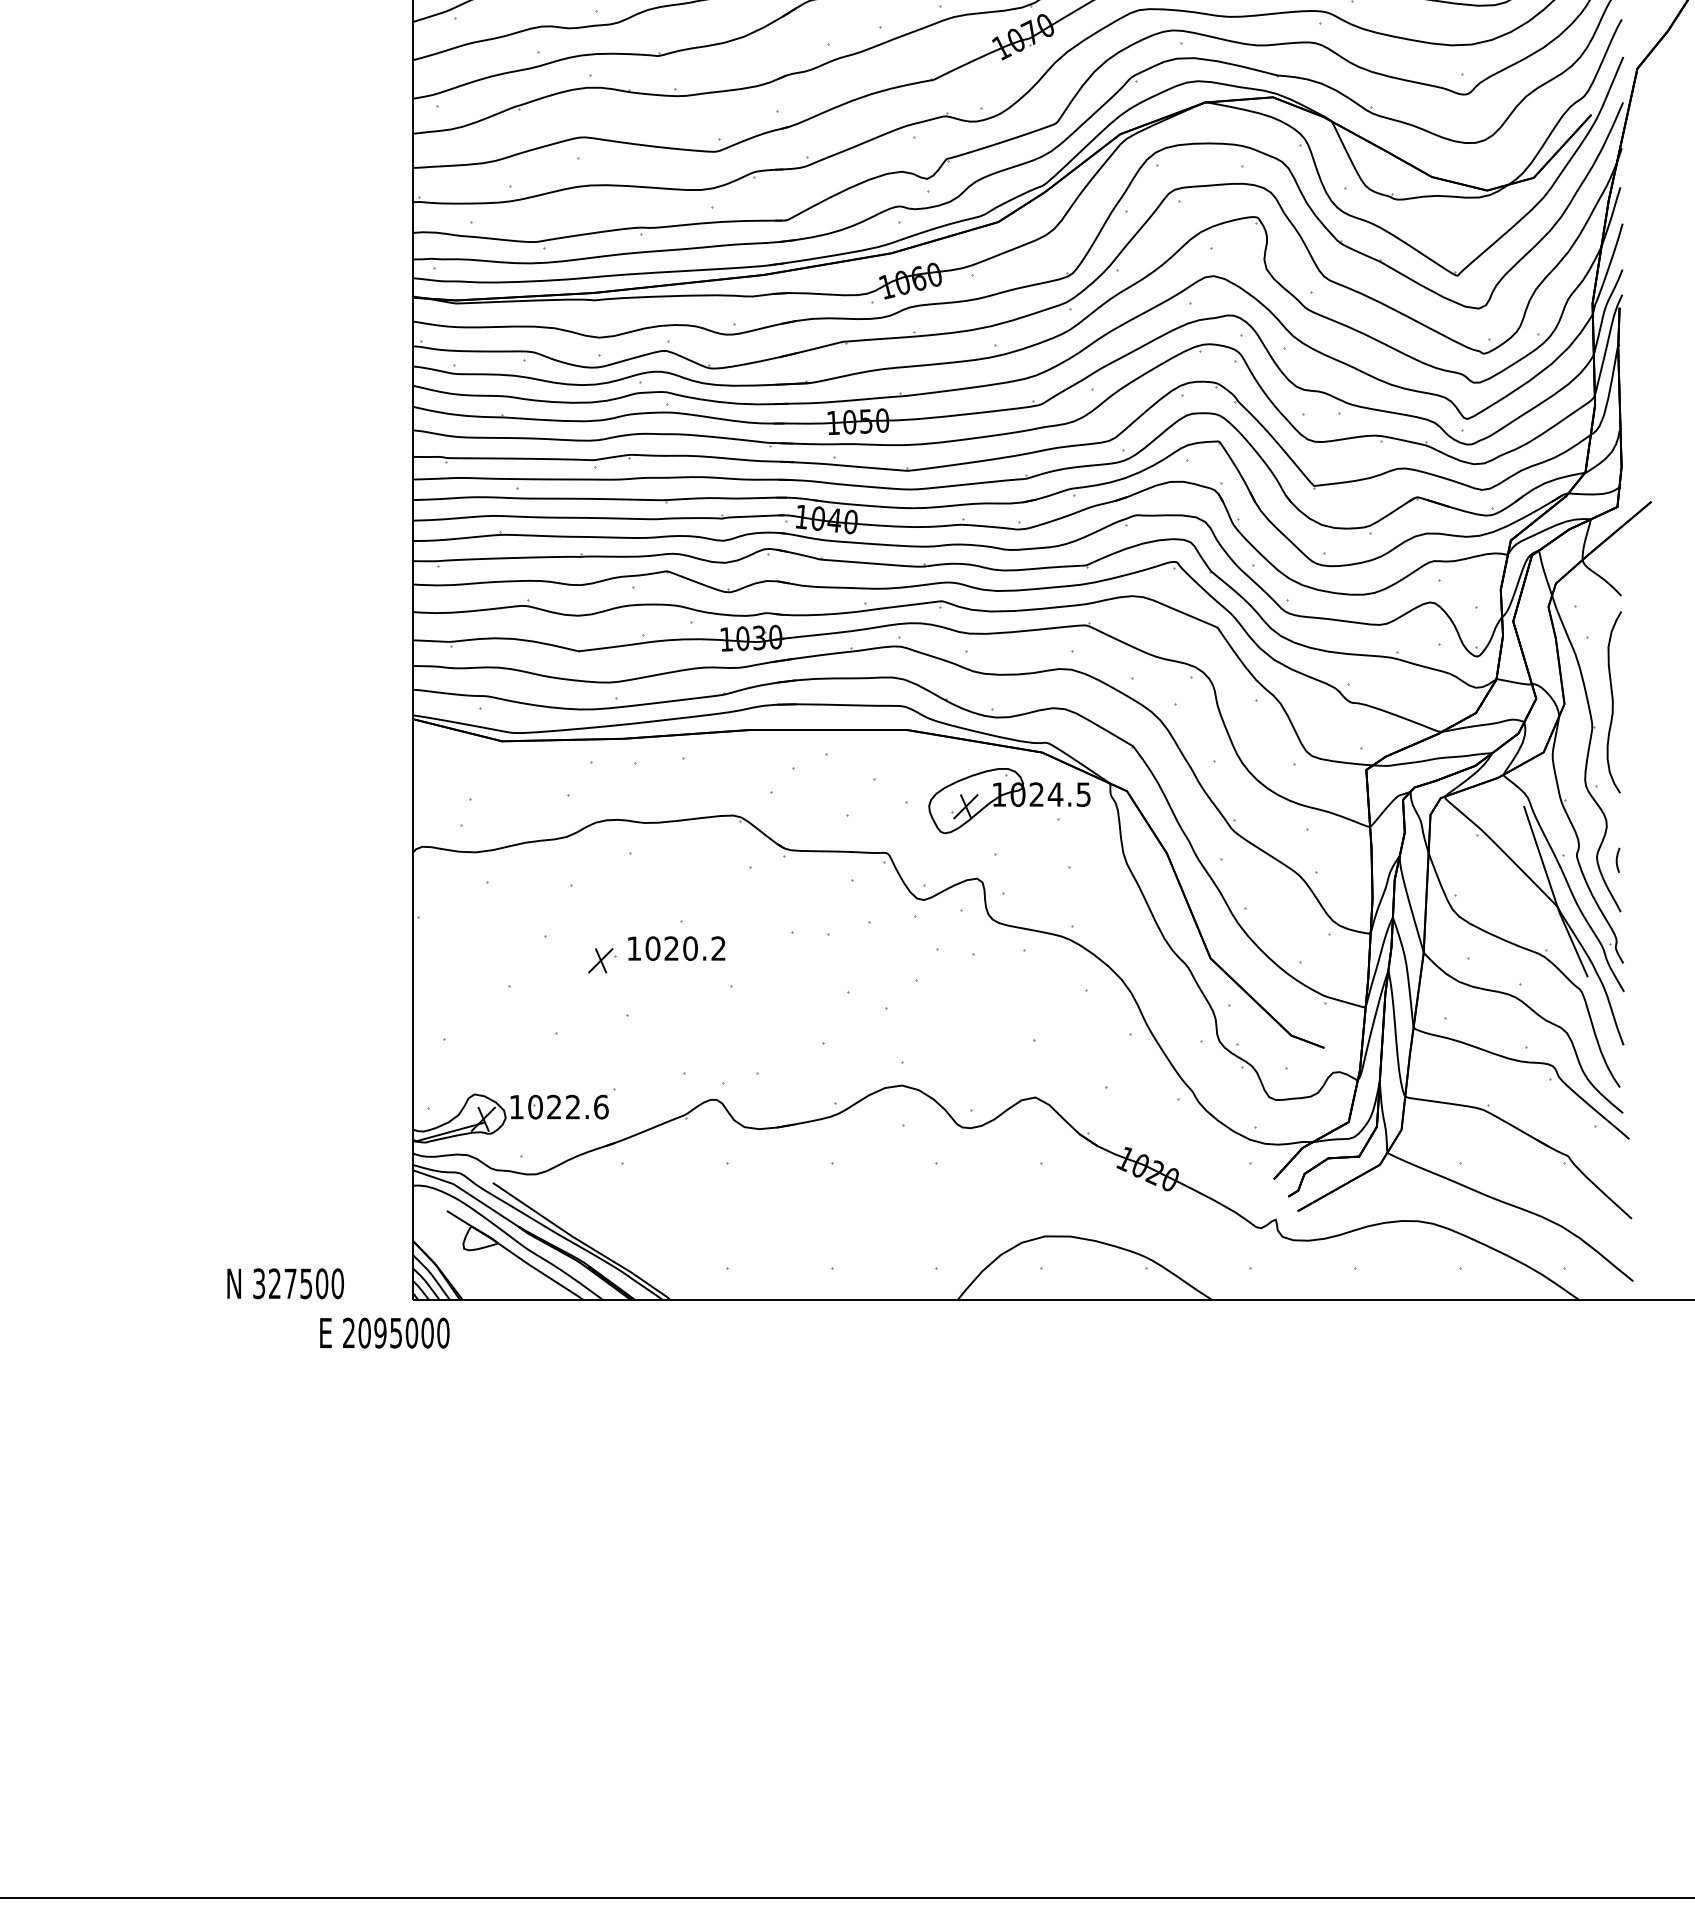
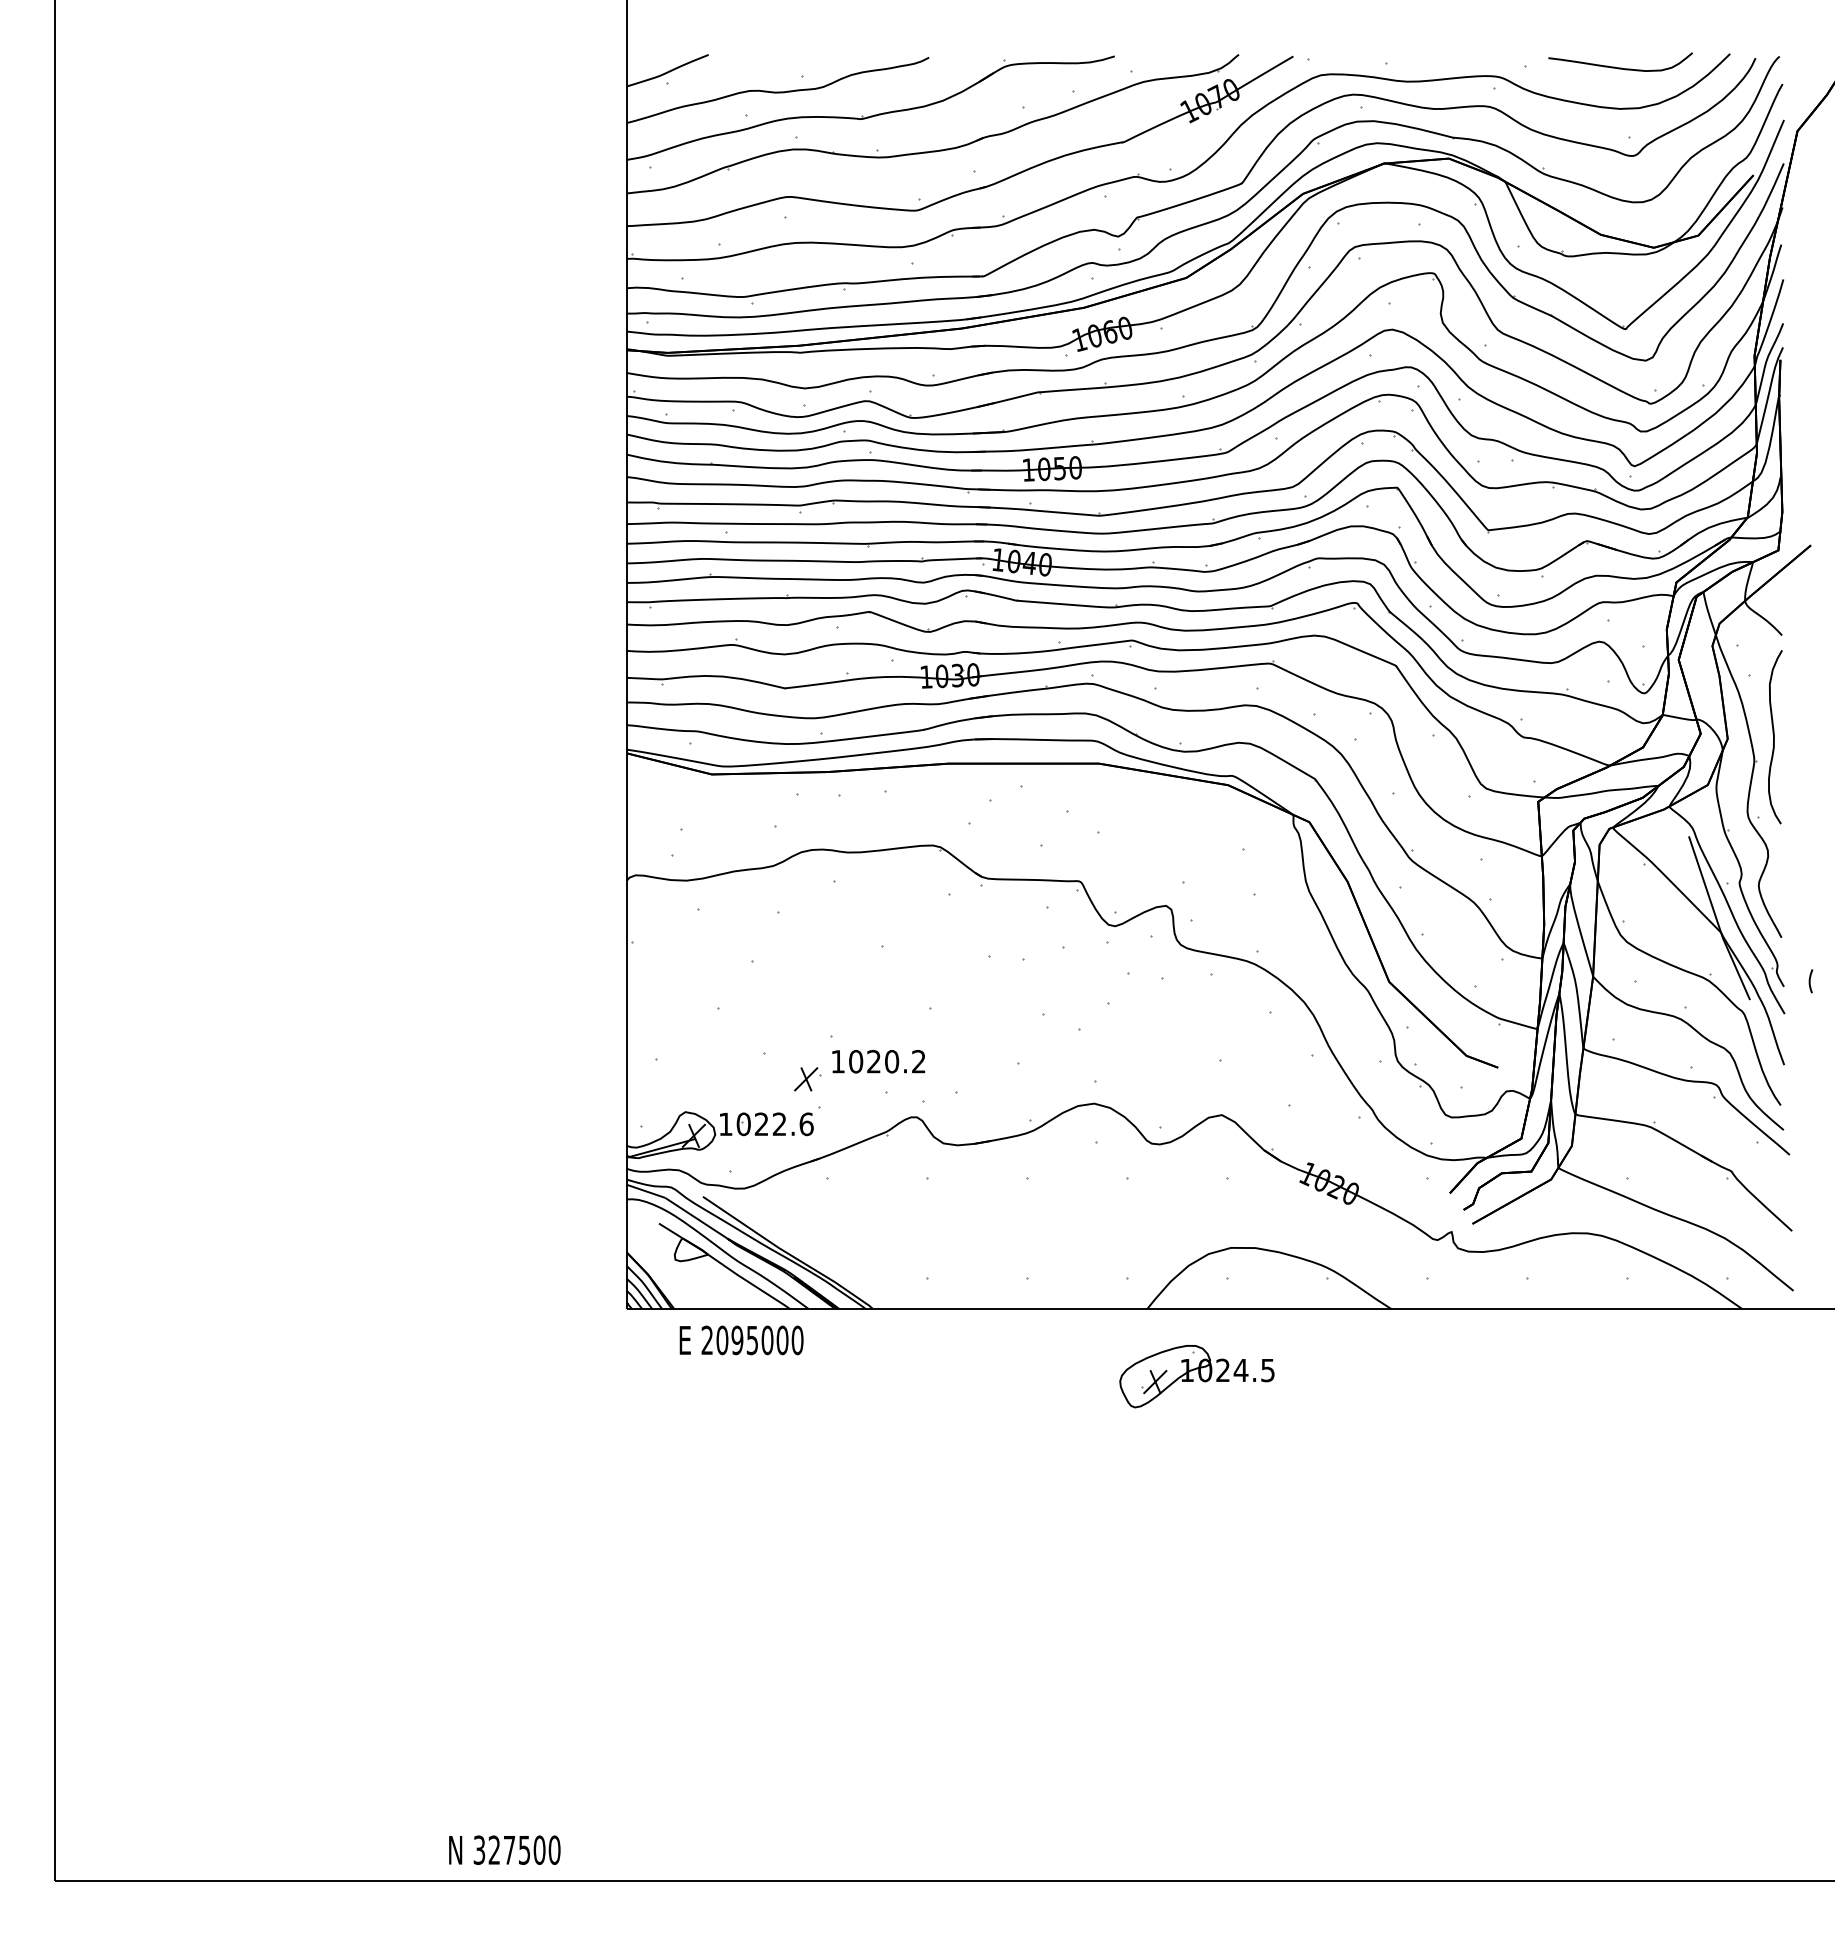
part: (1008, 800) -> (1196, 1376), moved
curve: (1617, 860) -> (1810, 981), moved
text: (676, 948) -> (878, 1061), moved
part: (602, 960) -> (807, 1079), moved
text: (285, 1283) -> (504, 1849), moved
text: (384, 1333) -> (741, 1340), moved

